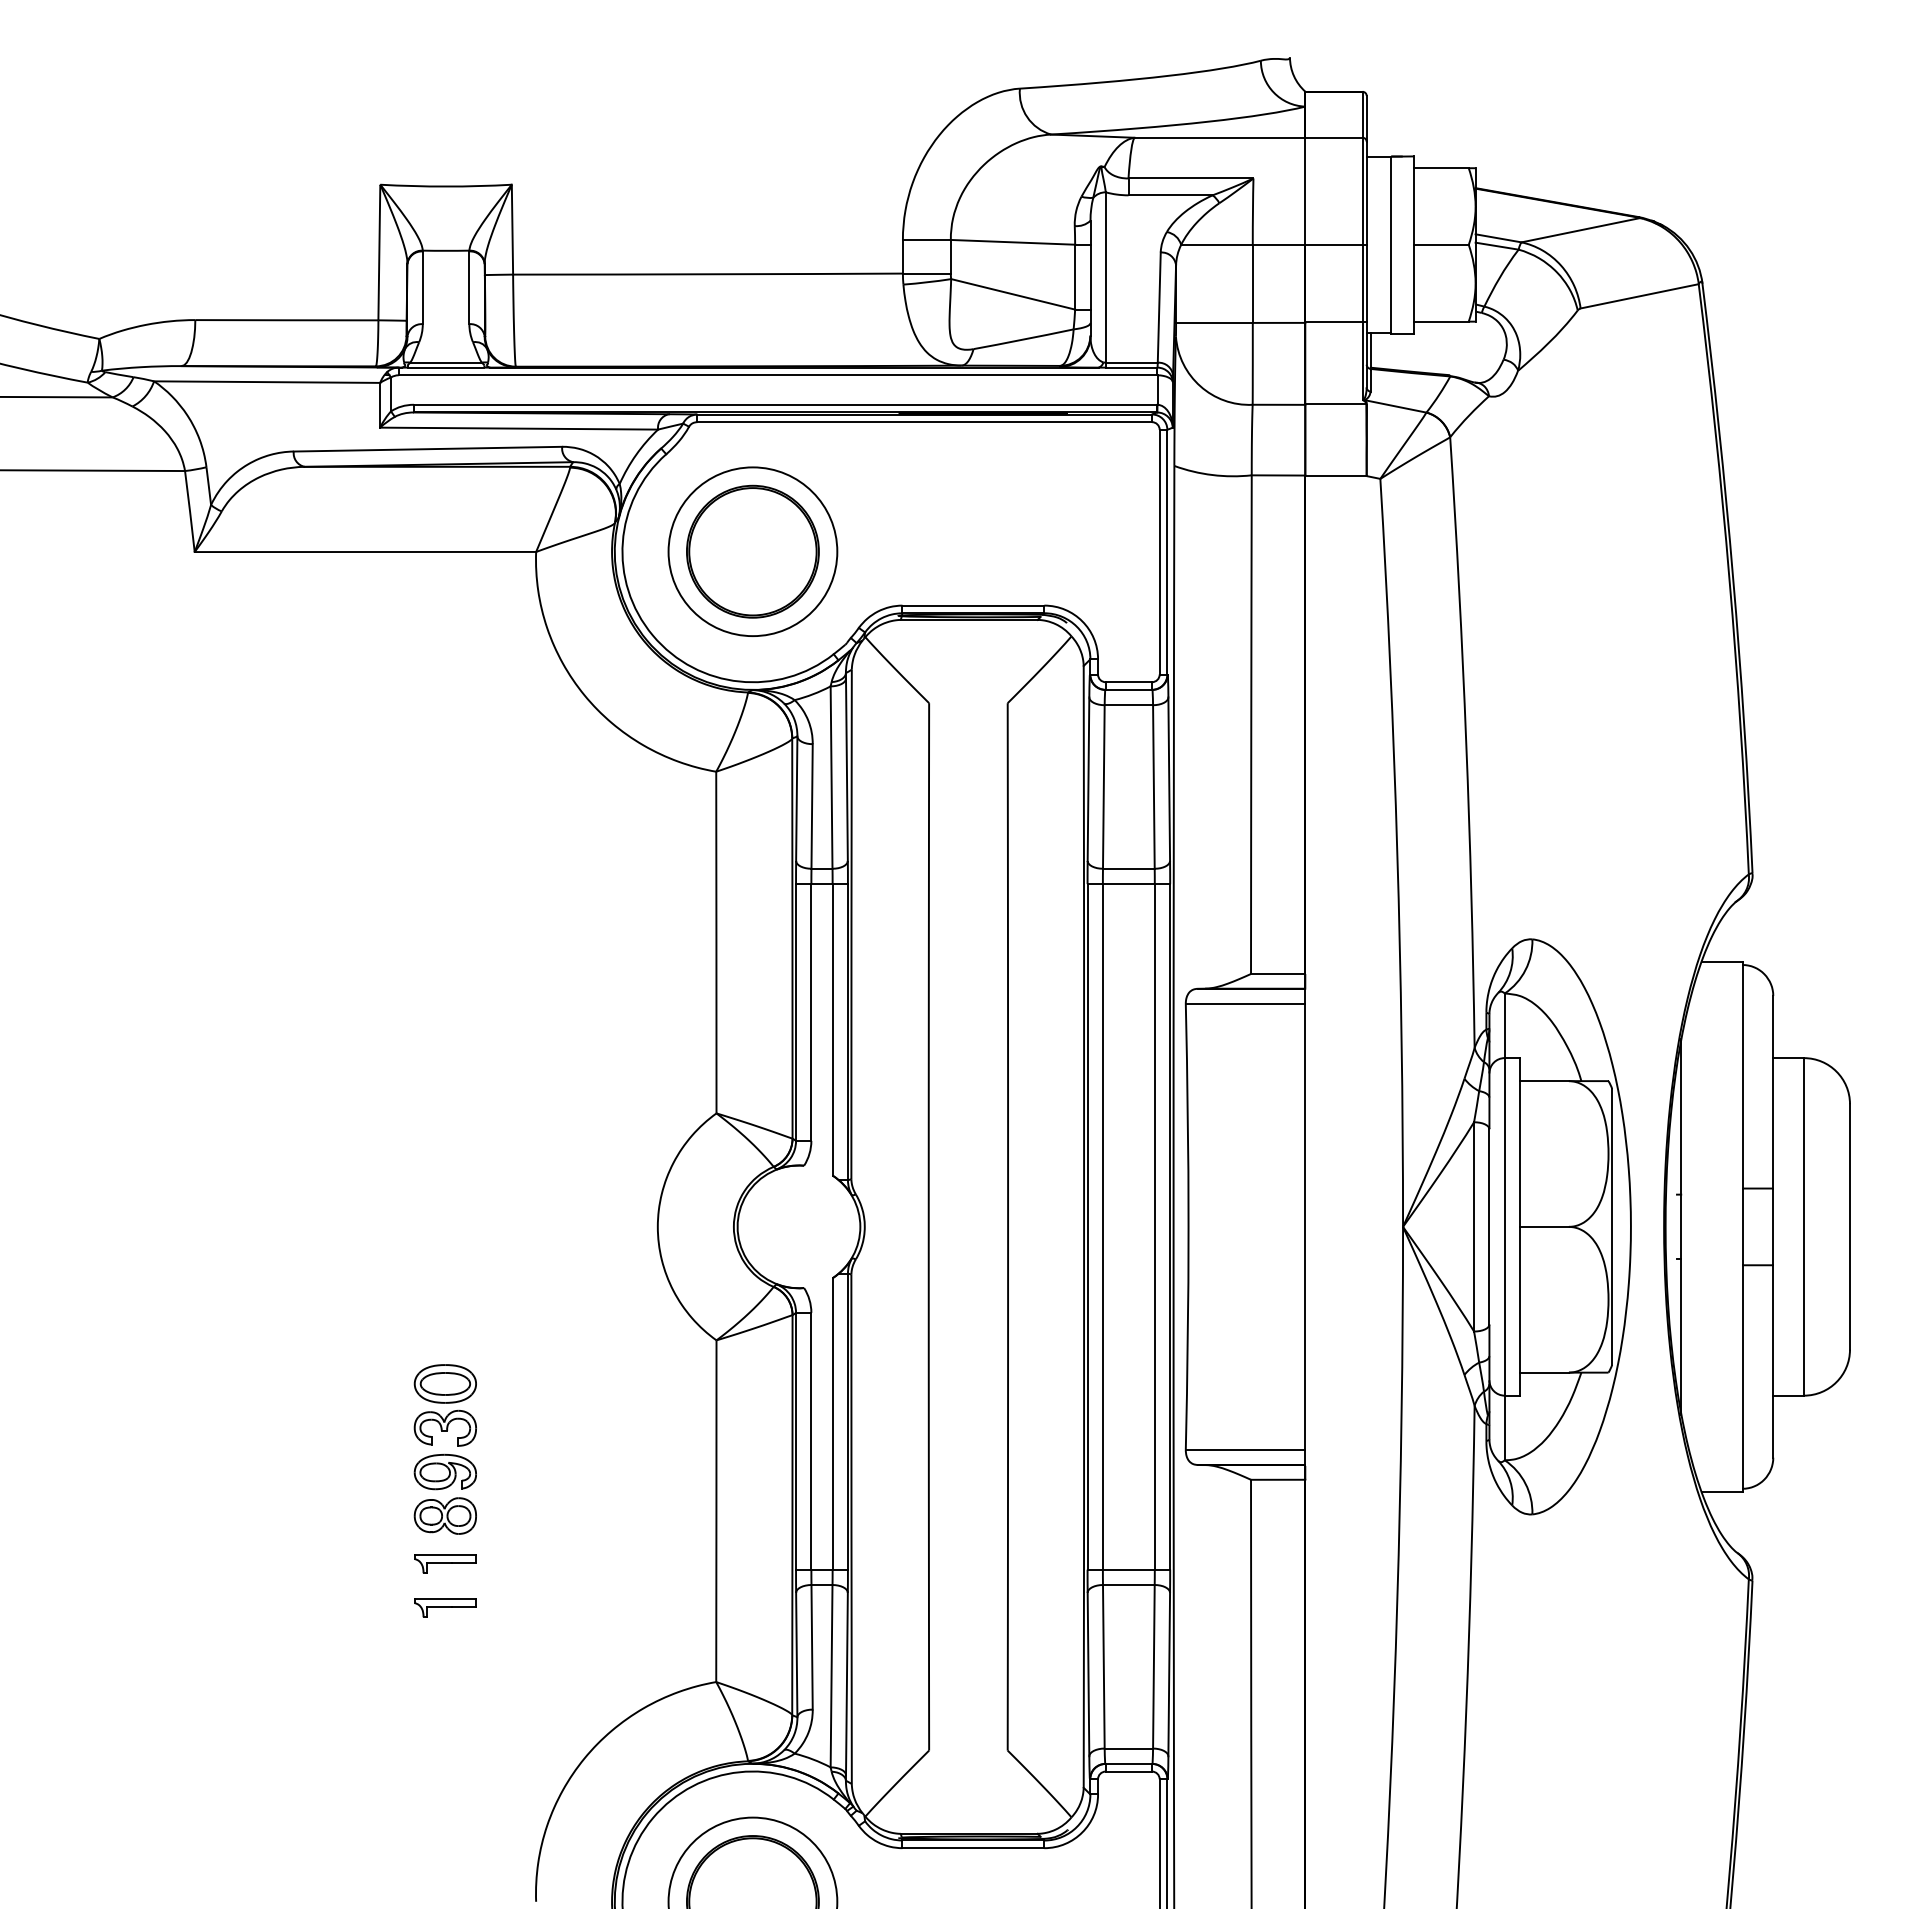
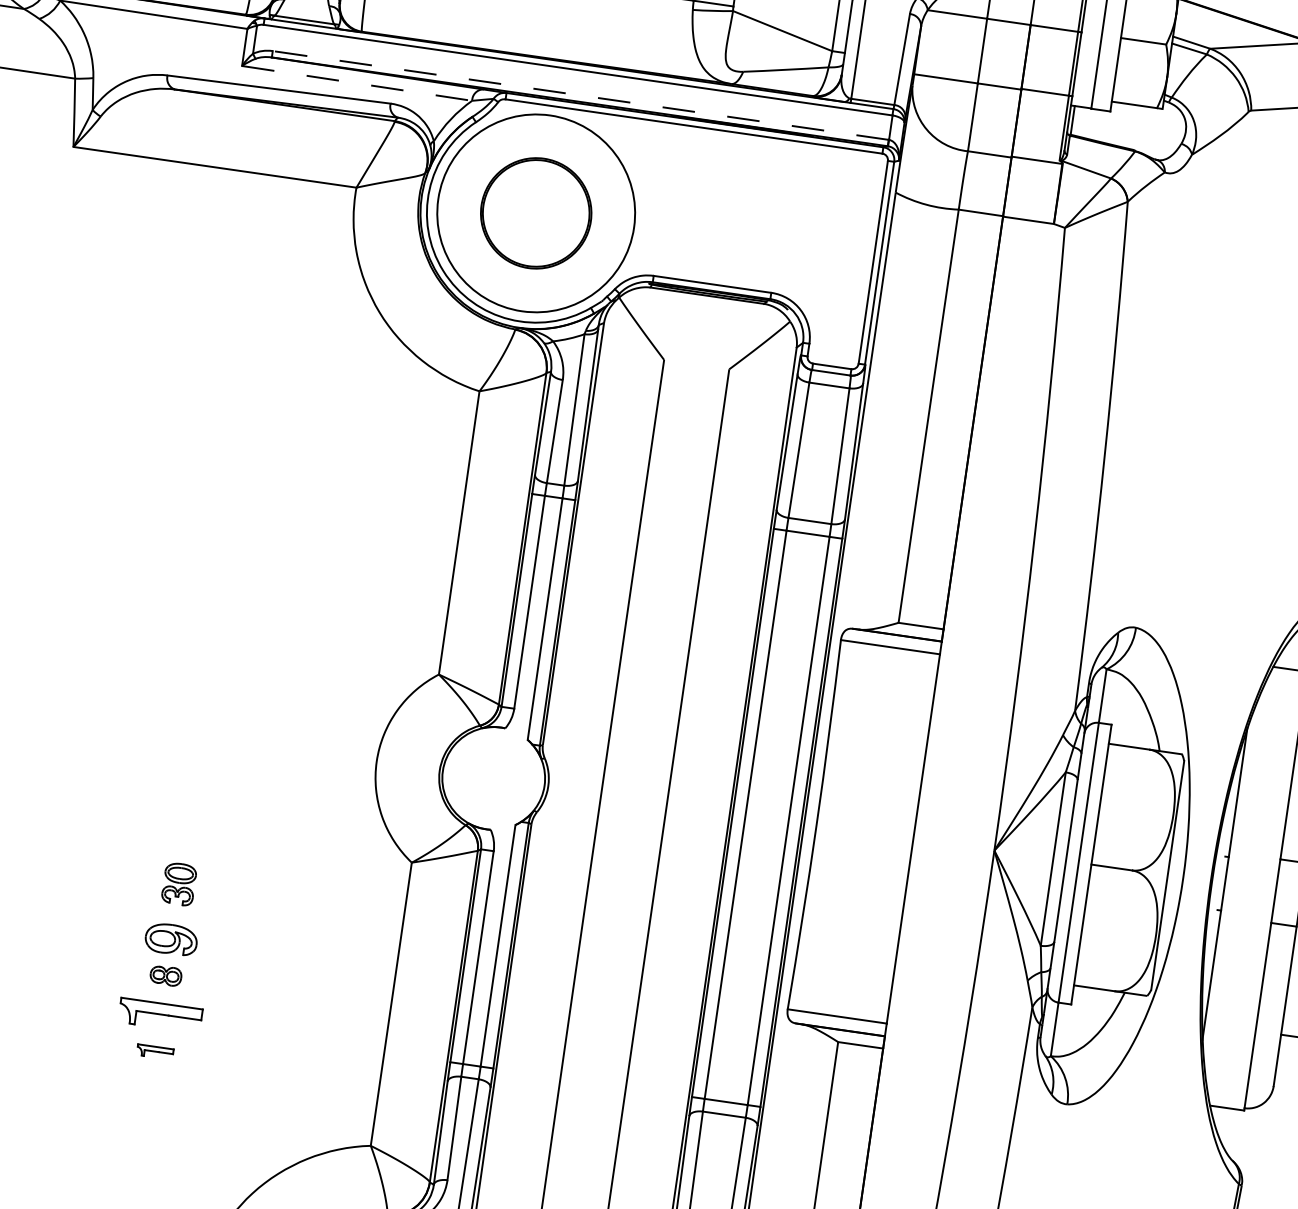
line: (785, 404) -> (580, 95), solid -> dashed
line: (519, 428) -> (357, 83), solid -> dashed
circle: (752, 551) -> (535, 213), size x1.4
part: (444, 1405) -> (178, 884), size x0.6
part: (444, 1515) -> (165, 975), size x0.6
part: (445, 1563) -> (160, 1015), size x1.6
part: (445, 1607) -> (155, 1051), size x0.7

